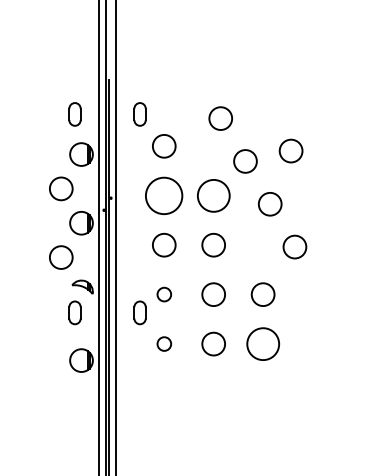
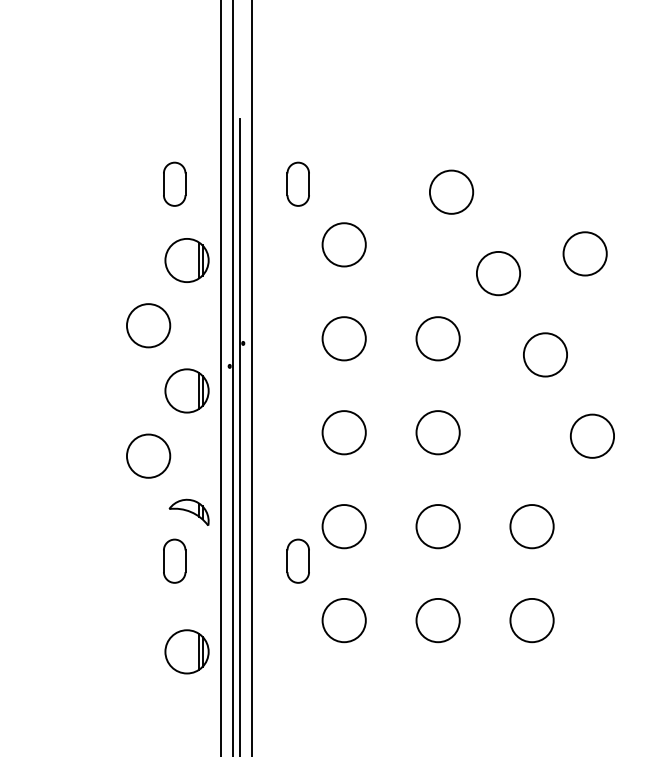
circle: (164, 195) -> (344, 338), size x0.62
circle: (213, 195) -> (437, 338), size x0.71
circle: (164, 294) -> (344, 526), size x1.67
circle: (164, 343) -> (344, 619), size x1.67
circle: (262, 343) -> (530, 619), size x0.71

